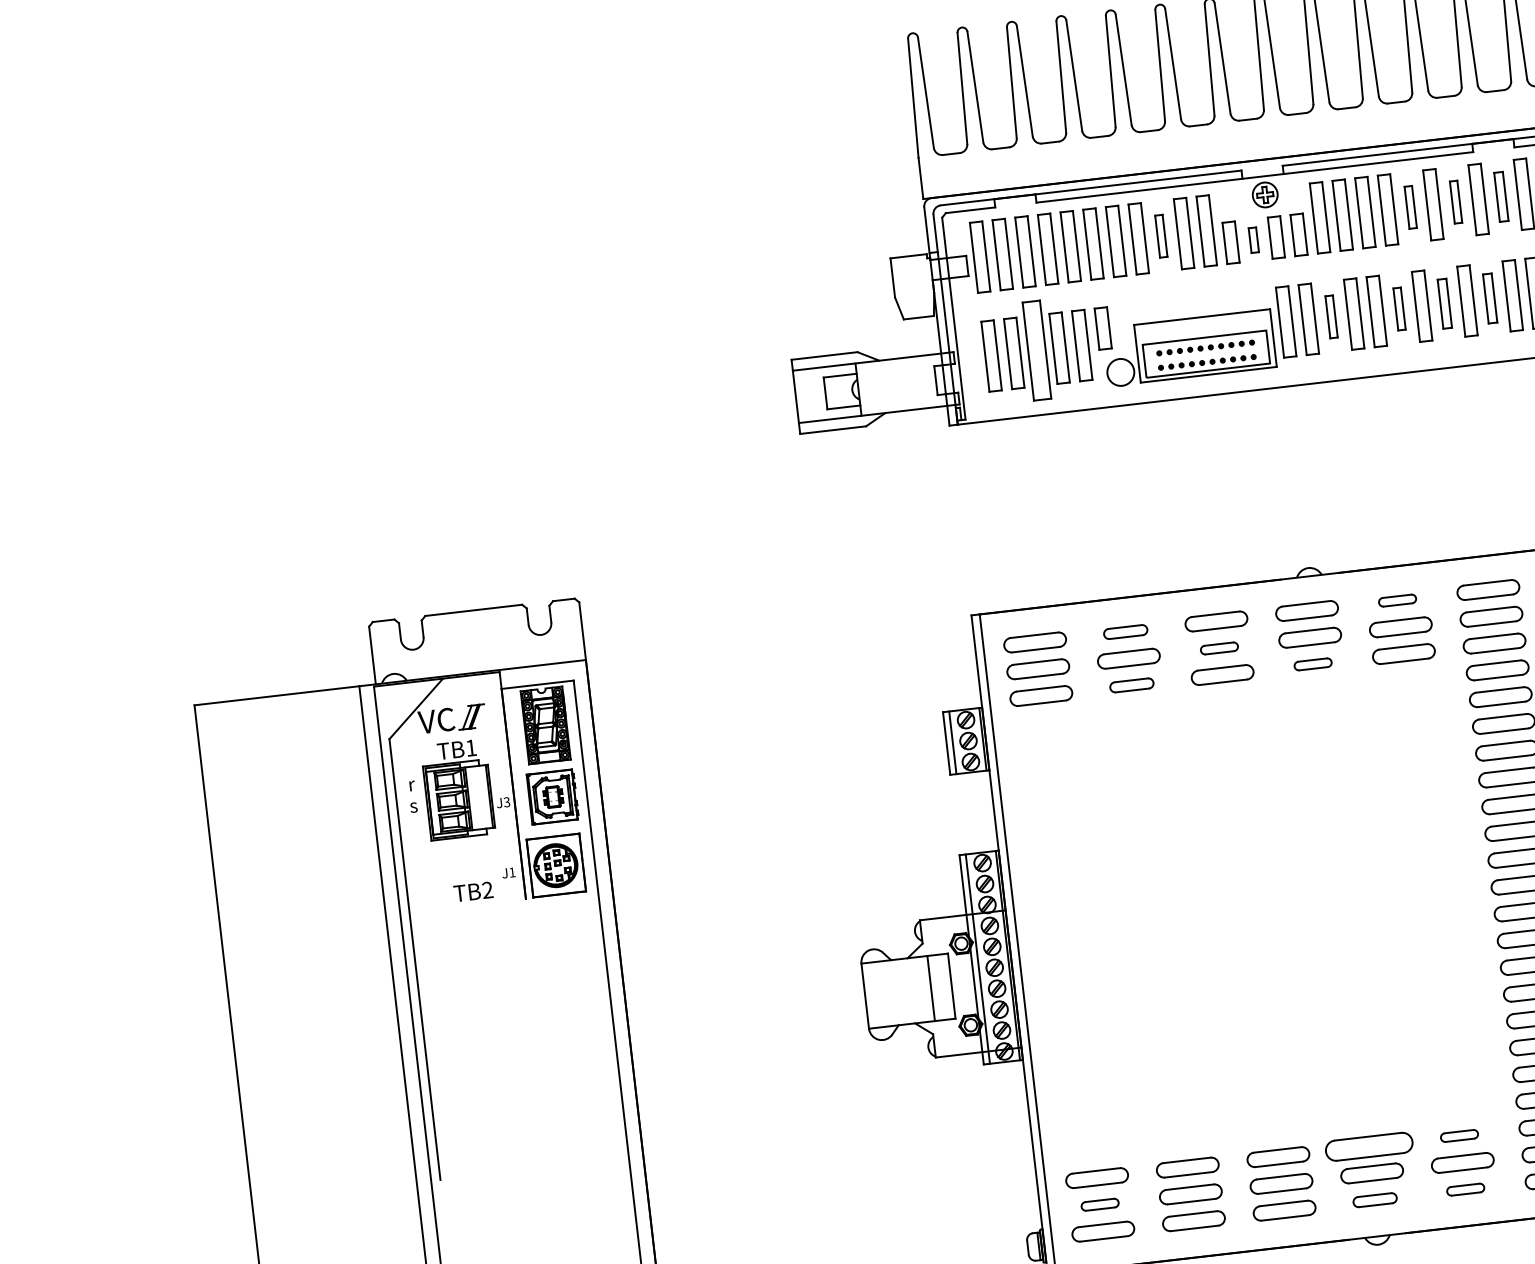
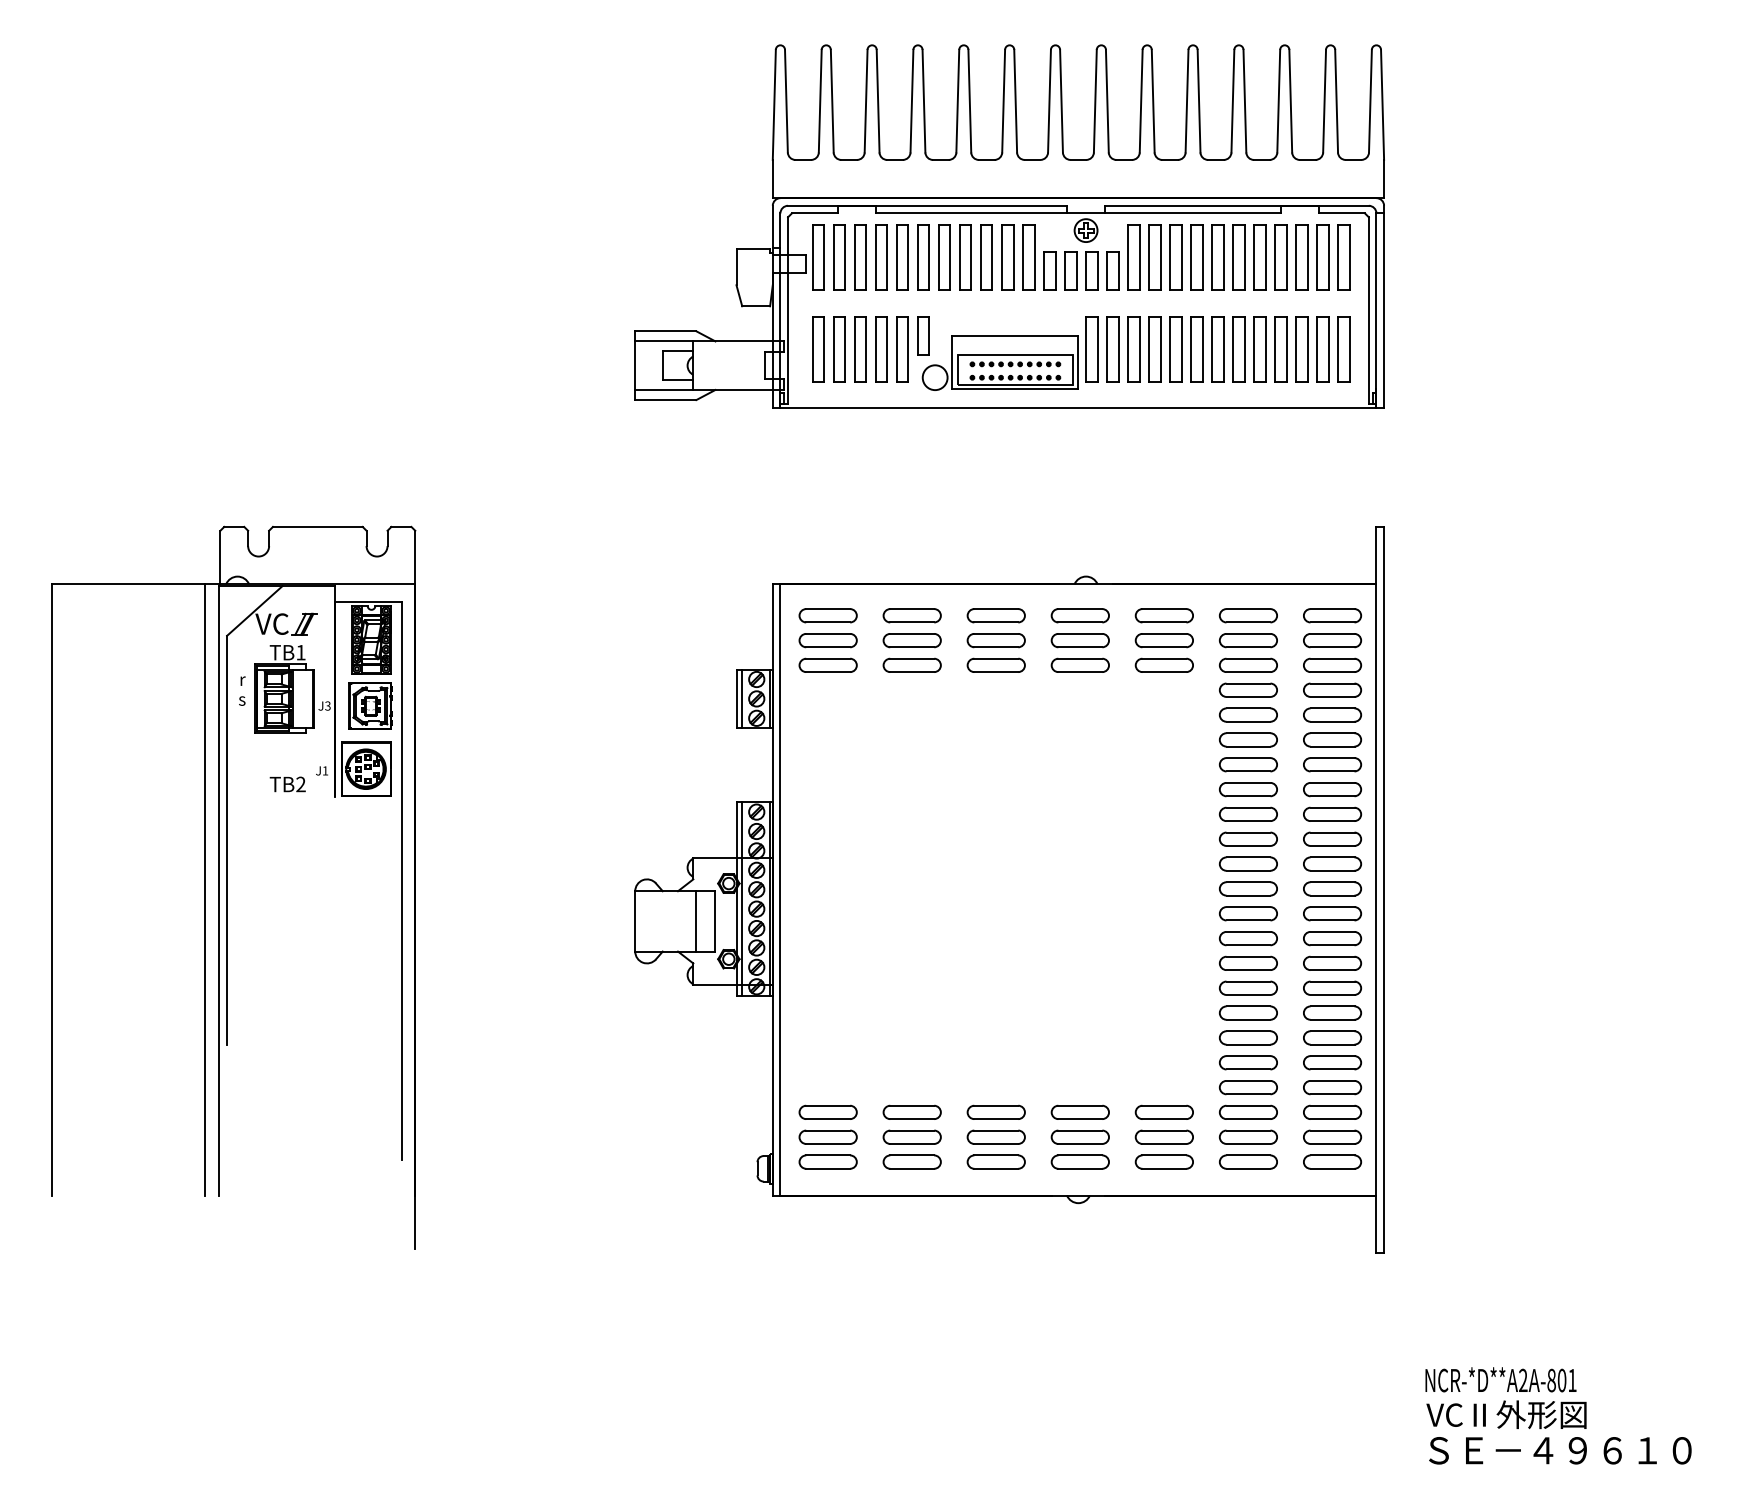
part: (1500, 197) -> (1301, 257), size x1.43
part: (1455, 202) -> (1259, 257), size x1.67
part: (1410, 207) -> (1217, 257), size x1.67
part: (1161, 236) -> (986, 257), size x1.67
part: (1253, 239) -> (1070, 270), size x1.67
part: (1489, 298) -> (1280, 349), size x1.43
part: (1444, 304) -> (1238, 349), size x1.43
part: (1399, 309) -> (1196, 349), size x1.67
part: (1331, 317) -> (1133, 349), size x1.67
part: (1036, 351) -> (860, 349), size x0.71
part: (1396, 600) -> (1163, 615), size x1.67
part: (1124, 631) -> (911, 615), size x1.43
part: (1218, 648) -> (995, 640), size x1.67
part: (1312, 663) -> (1079, 664), size x1.67
part: (1131, 684) -> (911, 664), size x1.43
part: (1458, 1135) -> (1163, 1111), size x1.67
part: (1368, 1145) -> (1079, 1111), size x0.71
part: (1464, 1189) -> (1163, 1161), size x1.67
part: (1374, 1199) -> (1079, 1161), size x1.43
part: (1099, 1204) -> (827, 1136), size x1.67

